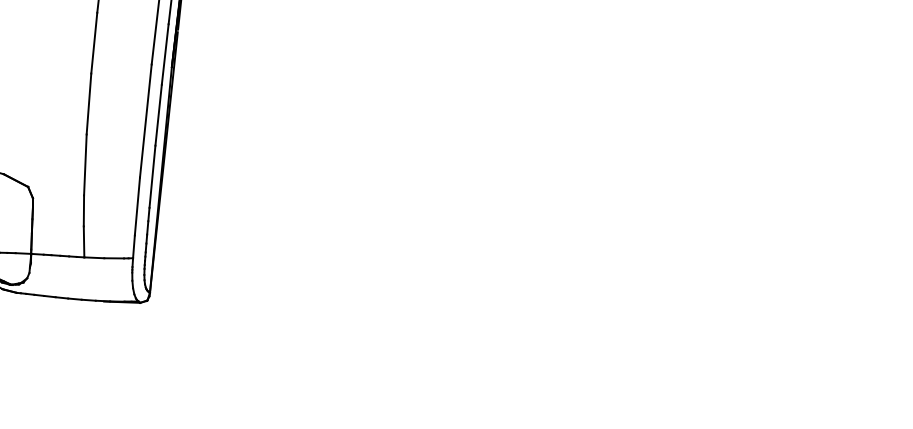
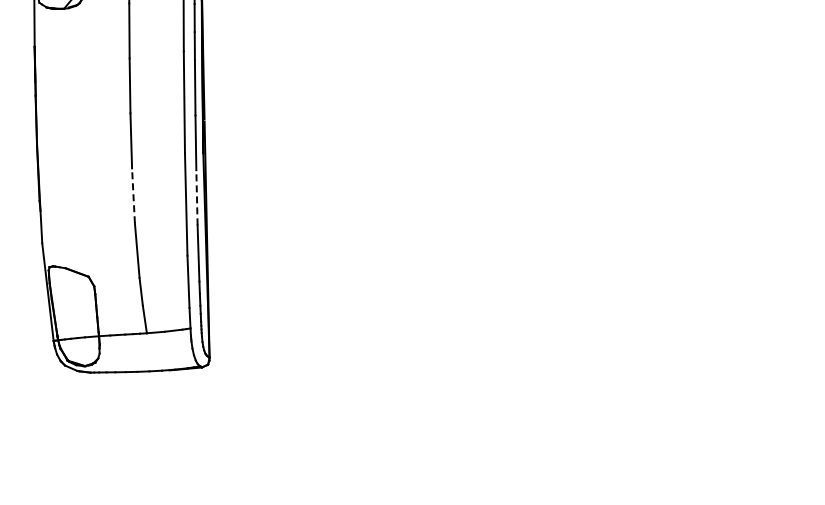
line: (89, 103) -> (133, 195), solid -> dashed
line: (158, 114) -> (196, 197), solid -> dashed

